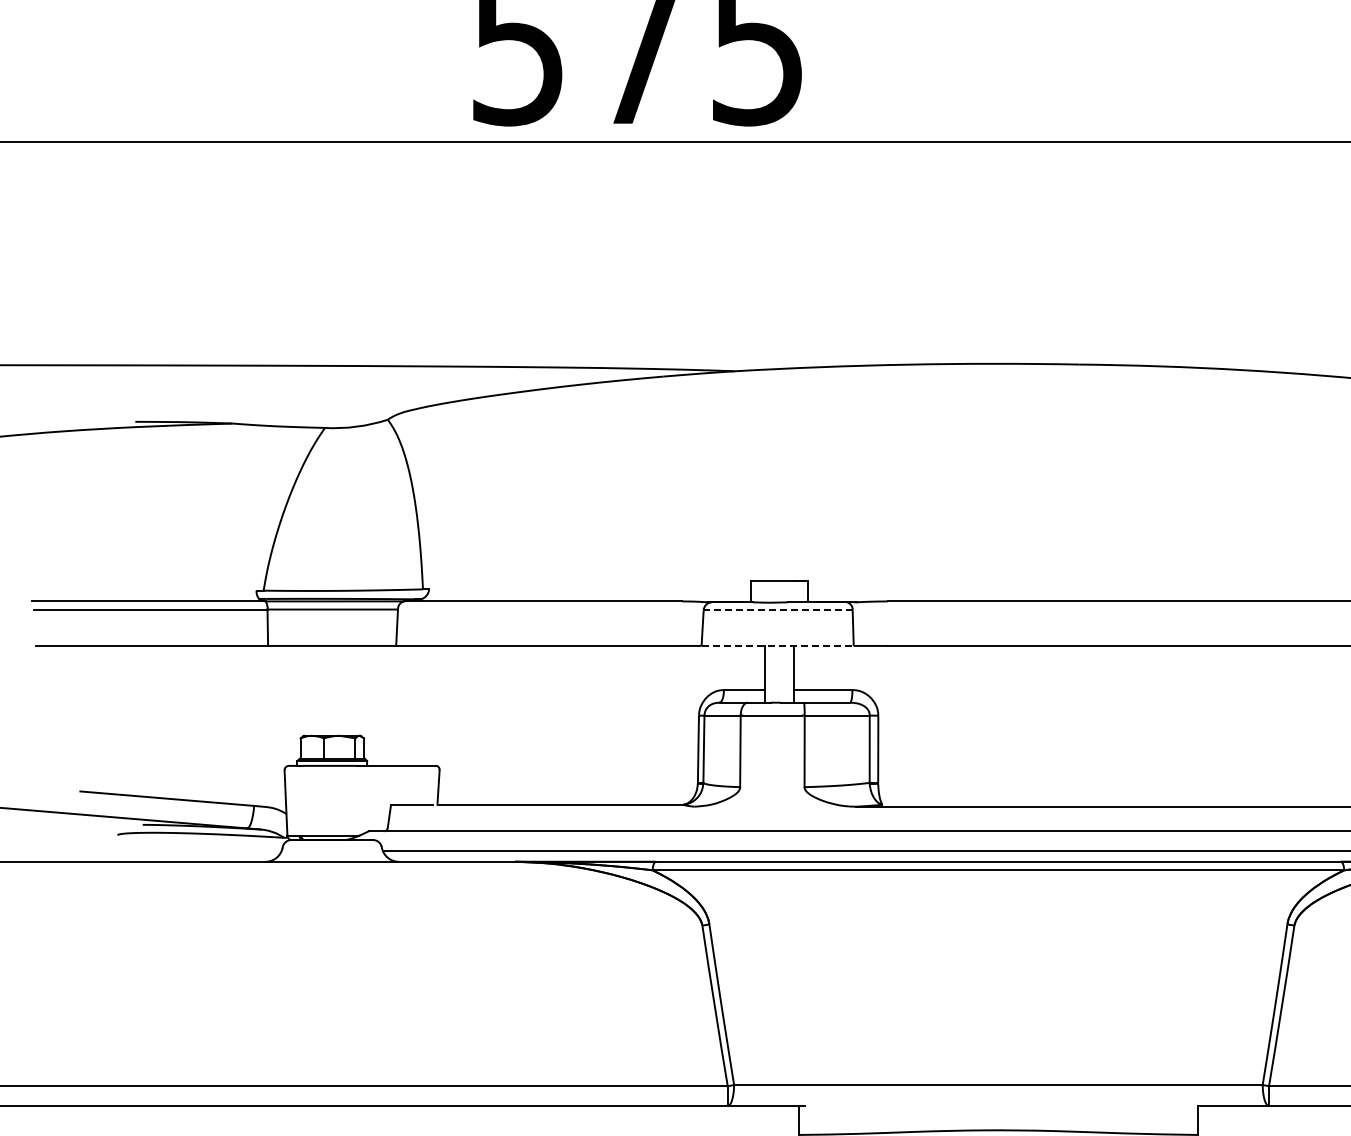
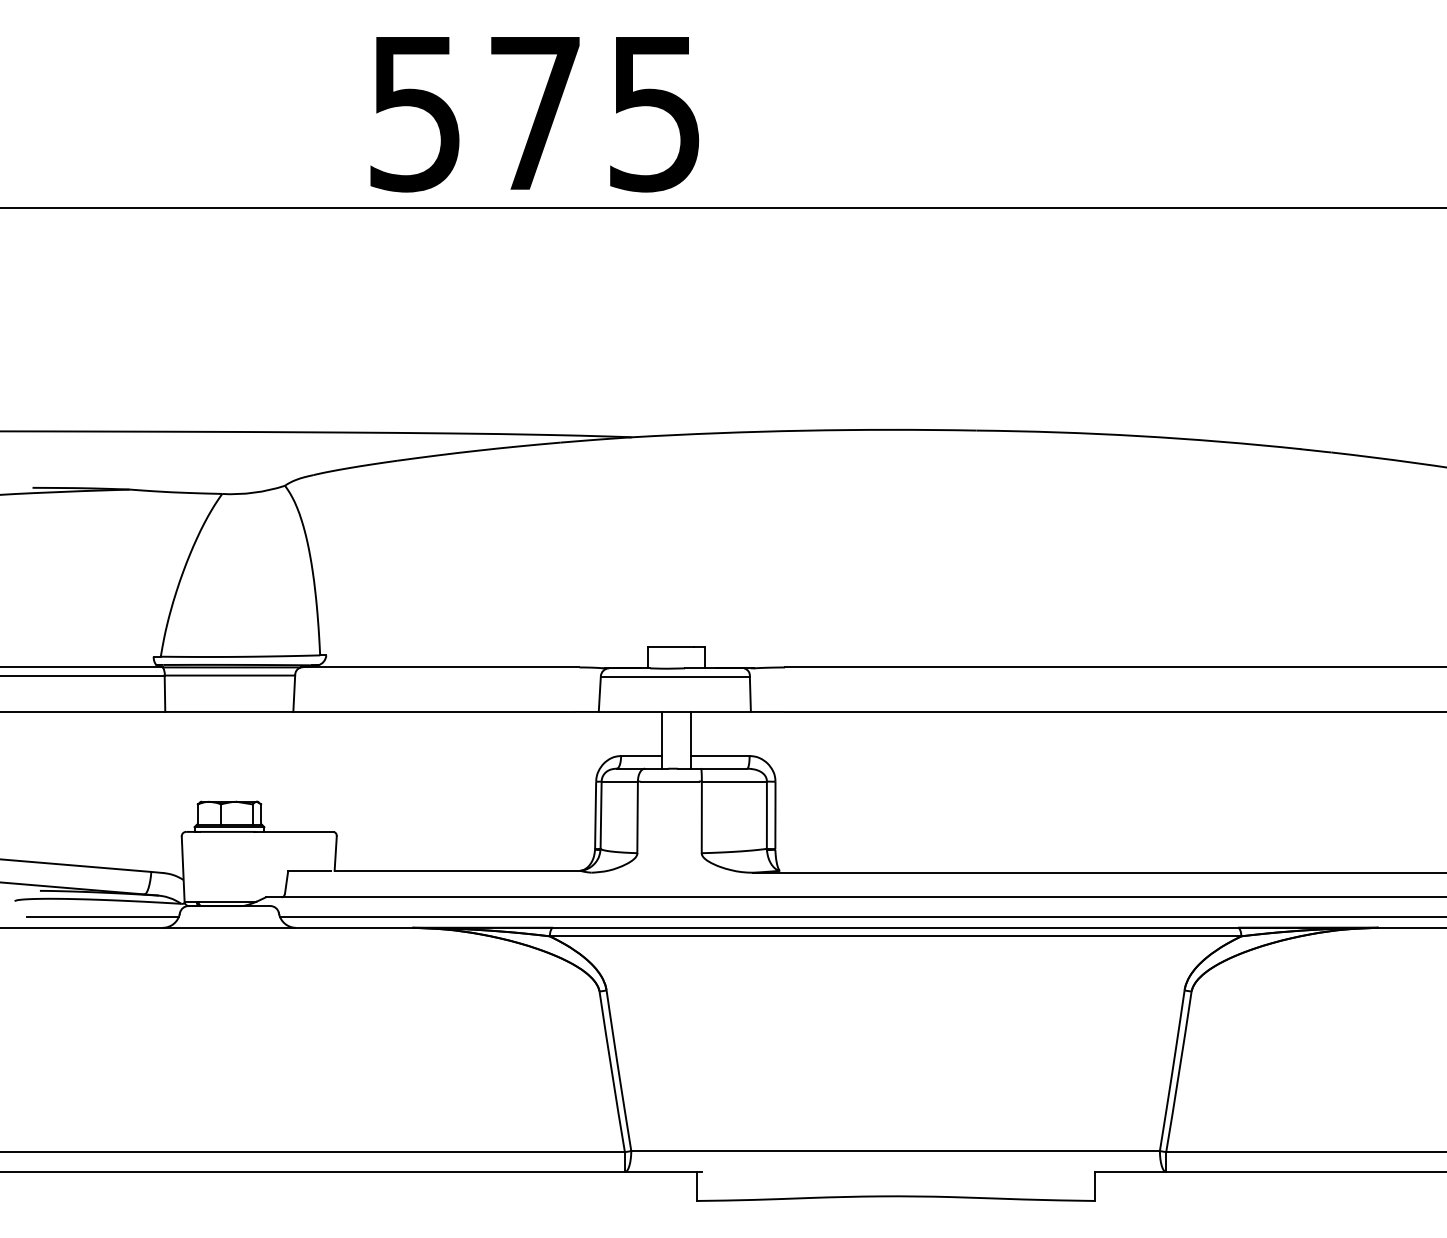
line: (777, 610) -> (674, 676), dashed -> solid
line: (778, 645) -> (675, 711), dashed -> solid
line: (205, 850) -> (102, 916), added

